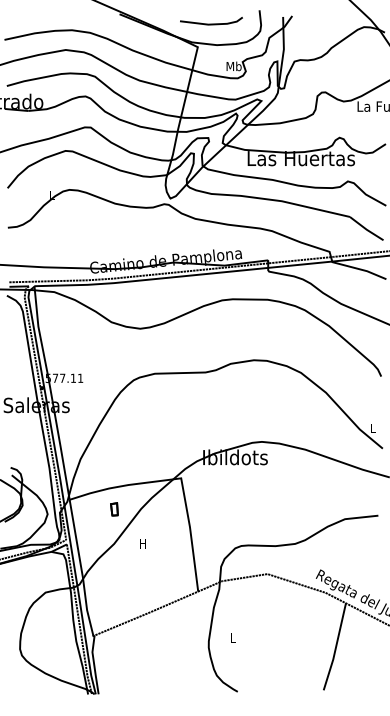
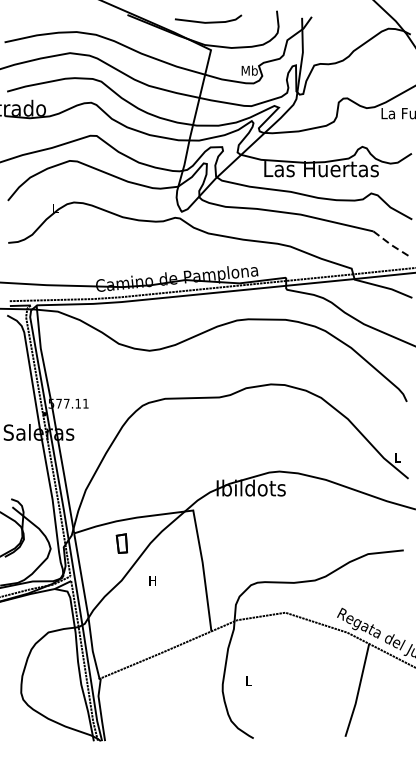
line: (211, 23) -> (208, 21), moved
line: (366, 229) -> (391, 244), solid -> dashed
part: (114, 509) -> (122, 543), size x1.4

